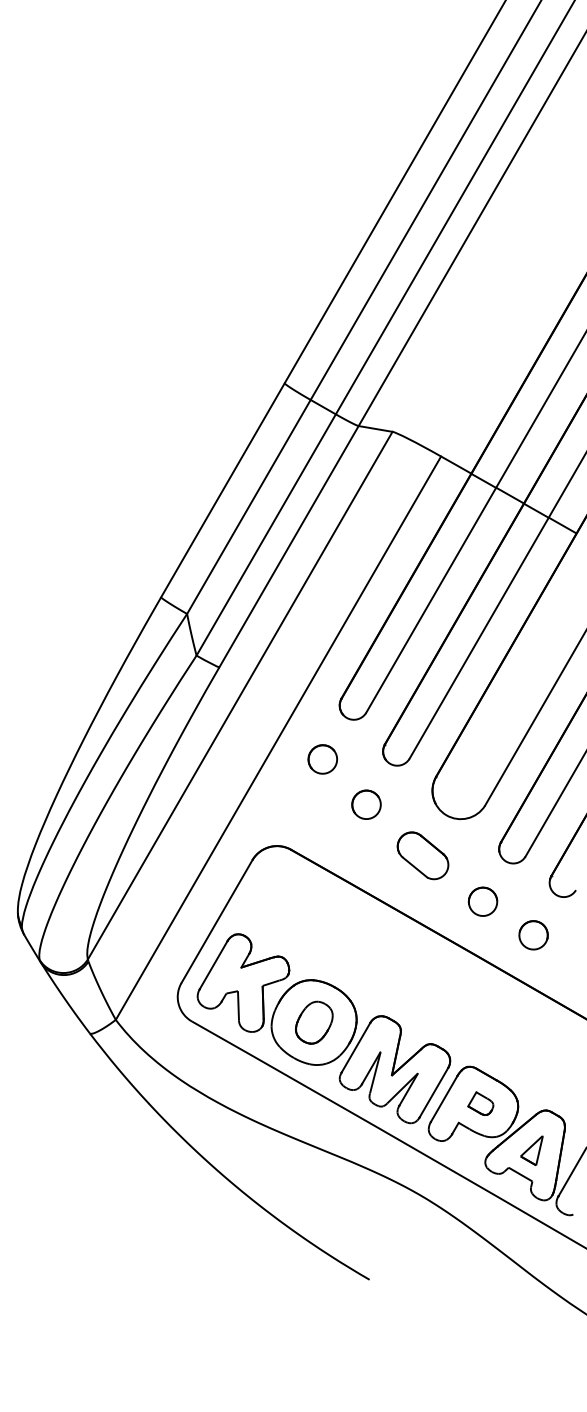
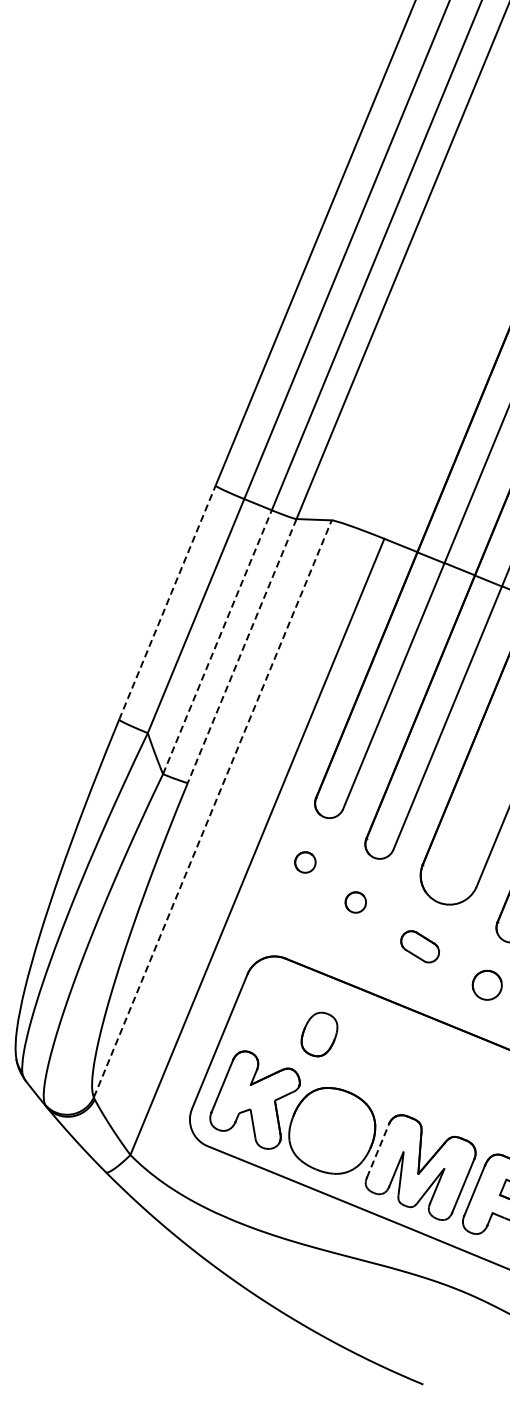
line: (222, 490) -> (167, 602), solid -> dashed
line: (266, 534) -> (217, 641), solid -> dashed
line: (288, 547) -> (241, 651), solid -> dashed
line: (240, 695) -> (213, 808), solid -> dashed
part: (322, 759) -> (305, 862), size x0.7
part: (366, 804) -> (355, 902), size x0.7
part: (422, 855) -> (419, 946), size x0.7
part: (314, 1022) -> (319, 1034), moved
line: (356, 1047) -> (378, 1150), solid -> dashed

